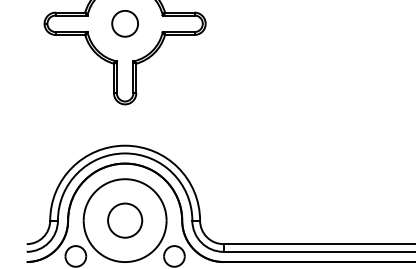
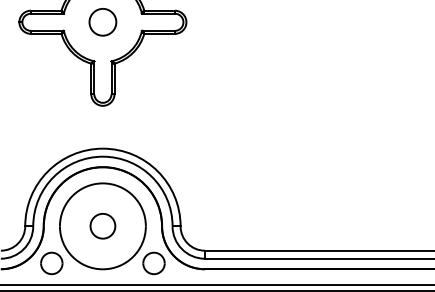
circle: (124, 219) -> (102, 225), size x0.7

